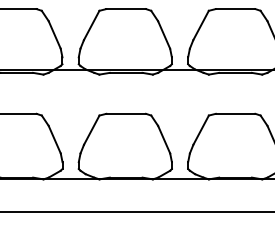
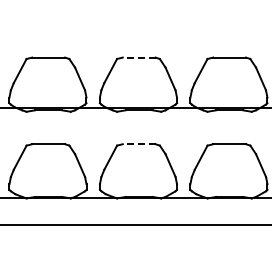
line: (125, 8) -> (138, 57), solid -> dashed
line: (125, 114) -> (138, 144), solid -> dashed

